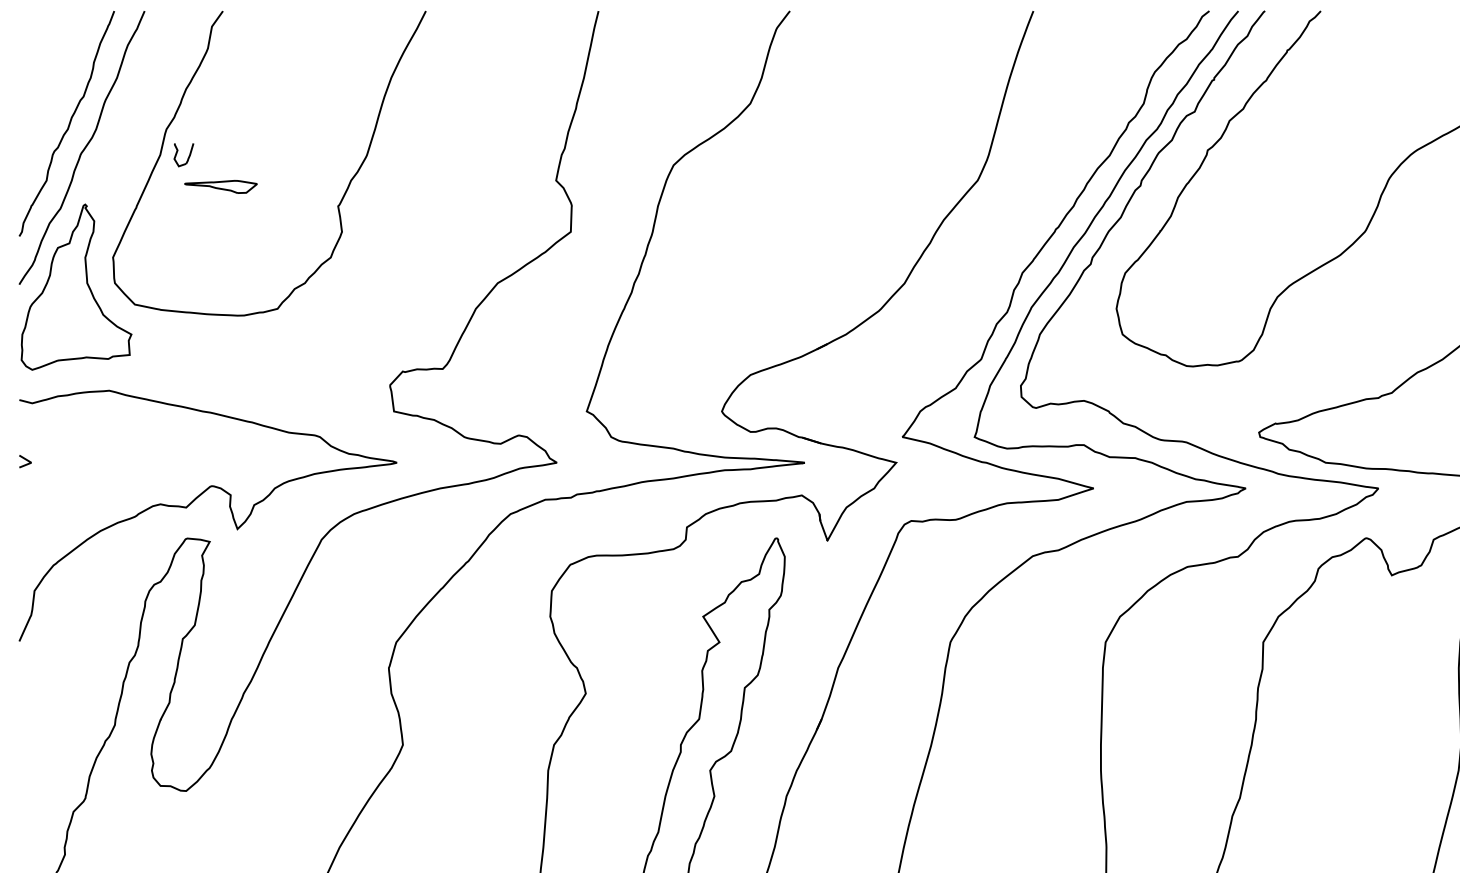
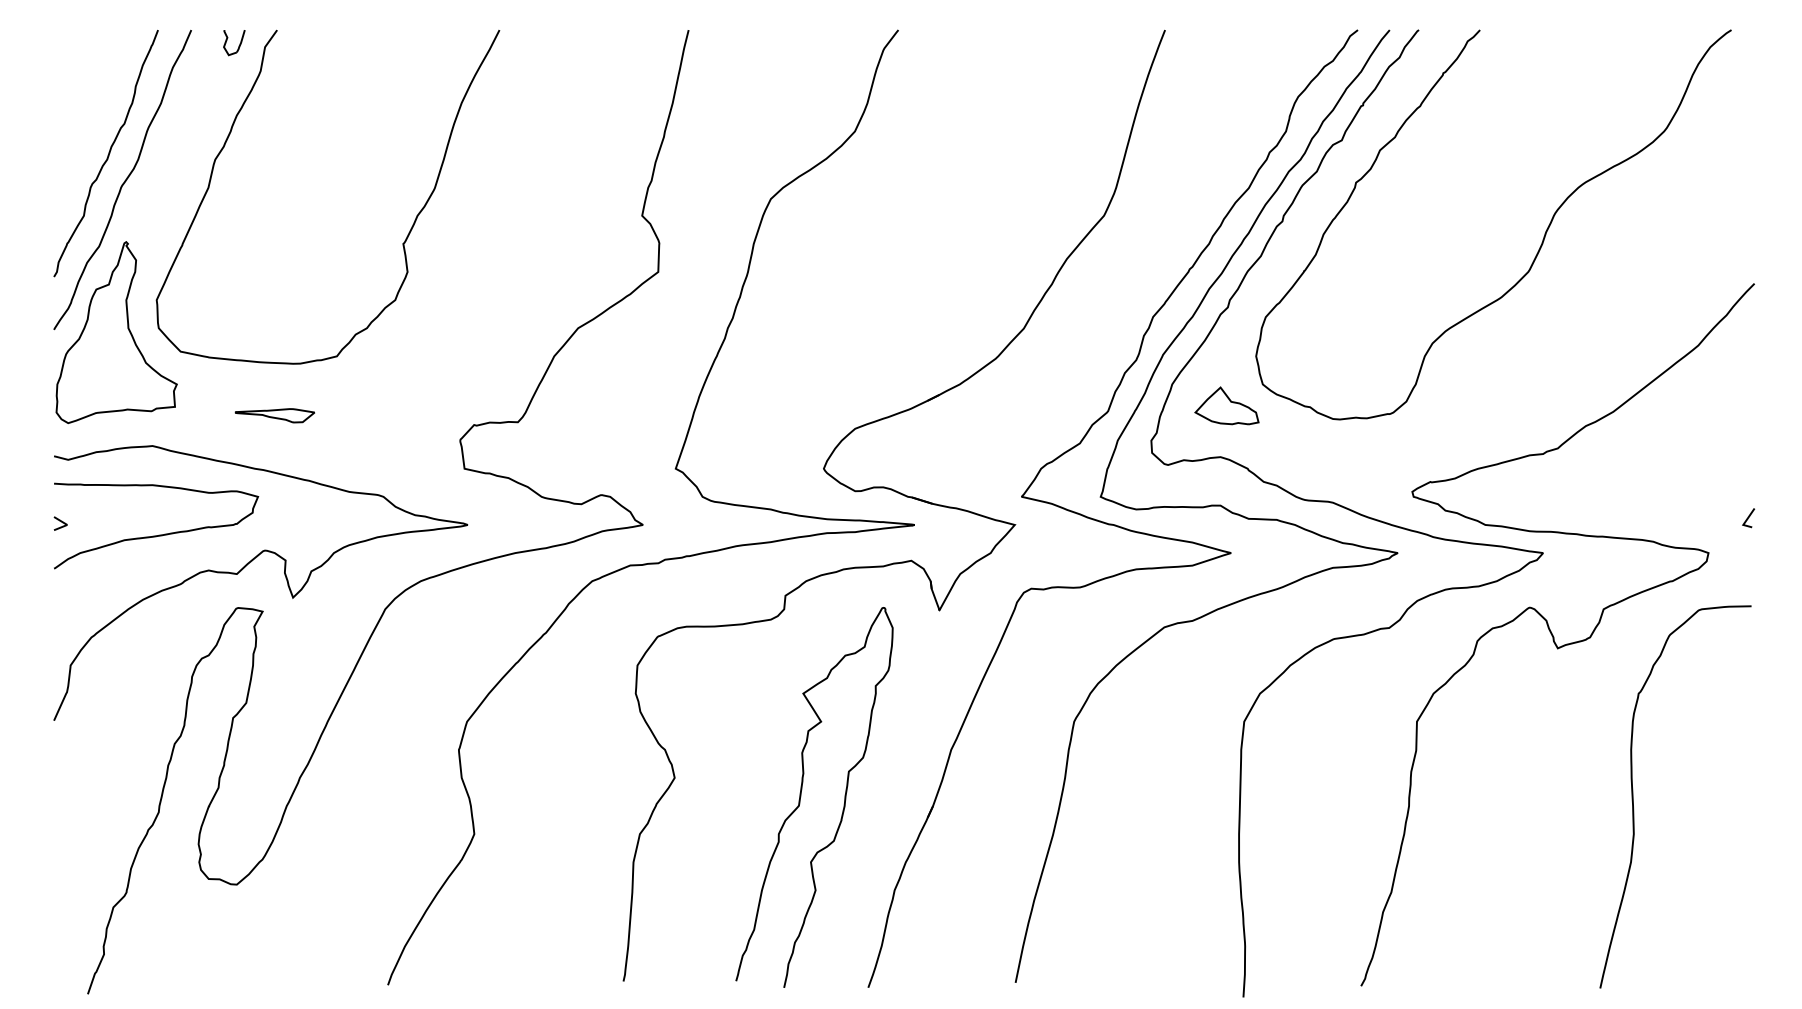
part: (184, 155) -> (234, 43), moved
part: (220, 186) -> (274, 415), moved
part: (1089, 353) -> (1226, 405), added
curve: (115, 471) -> (159, 534), added

